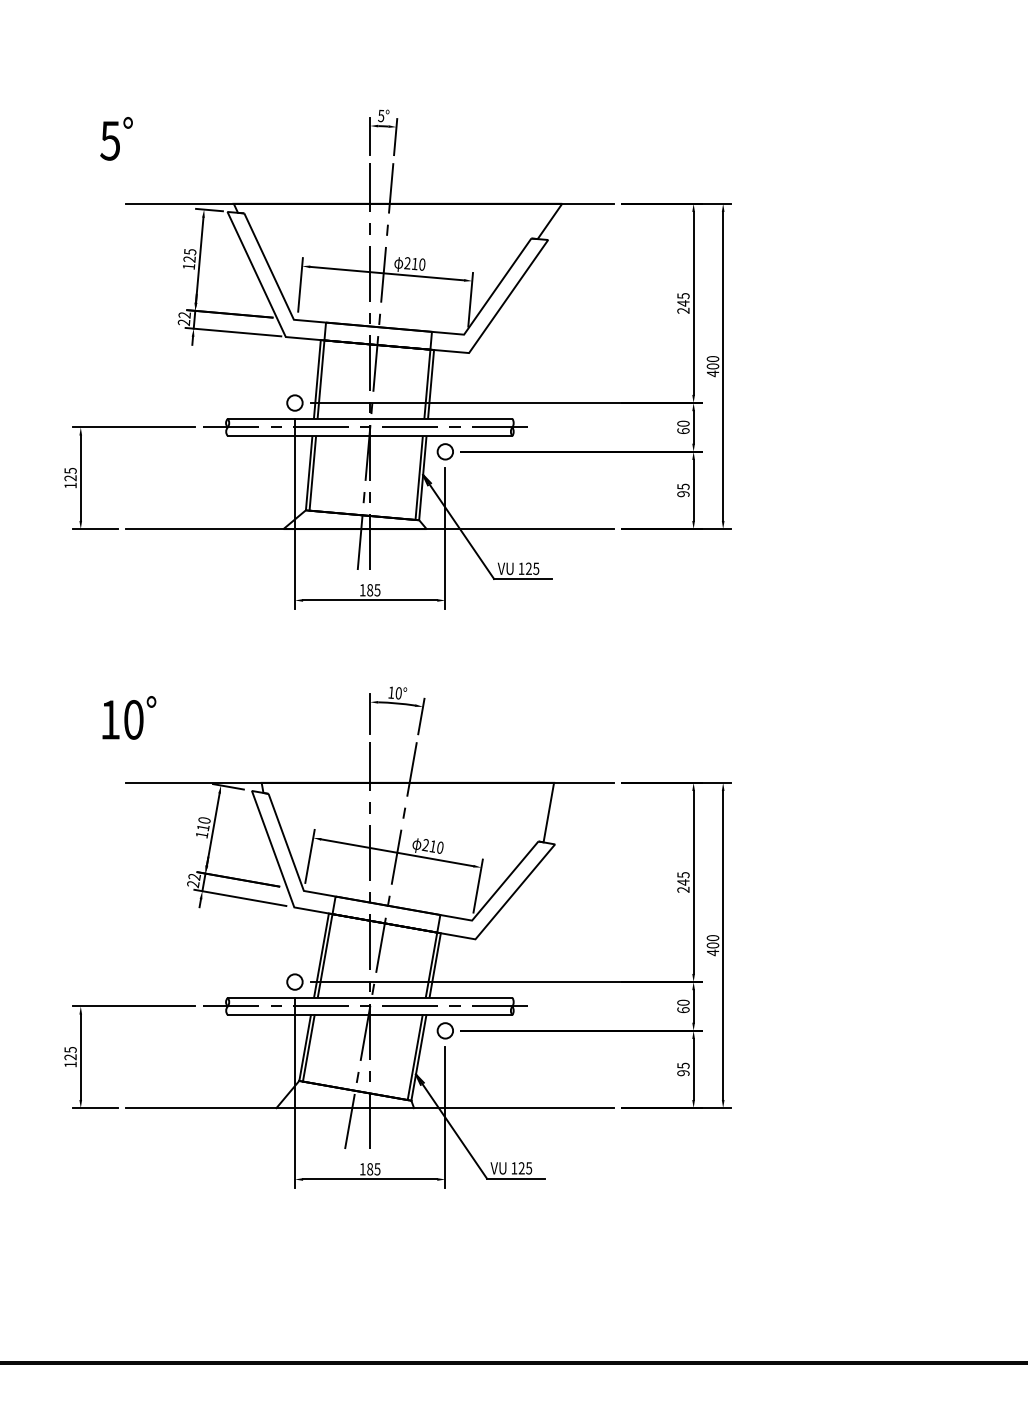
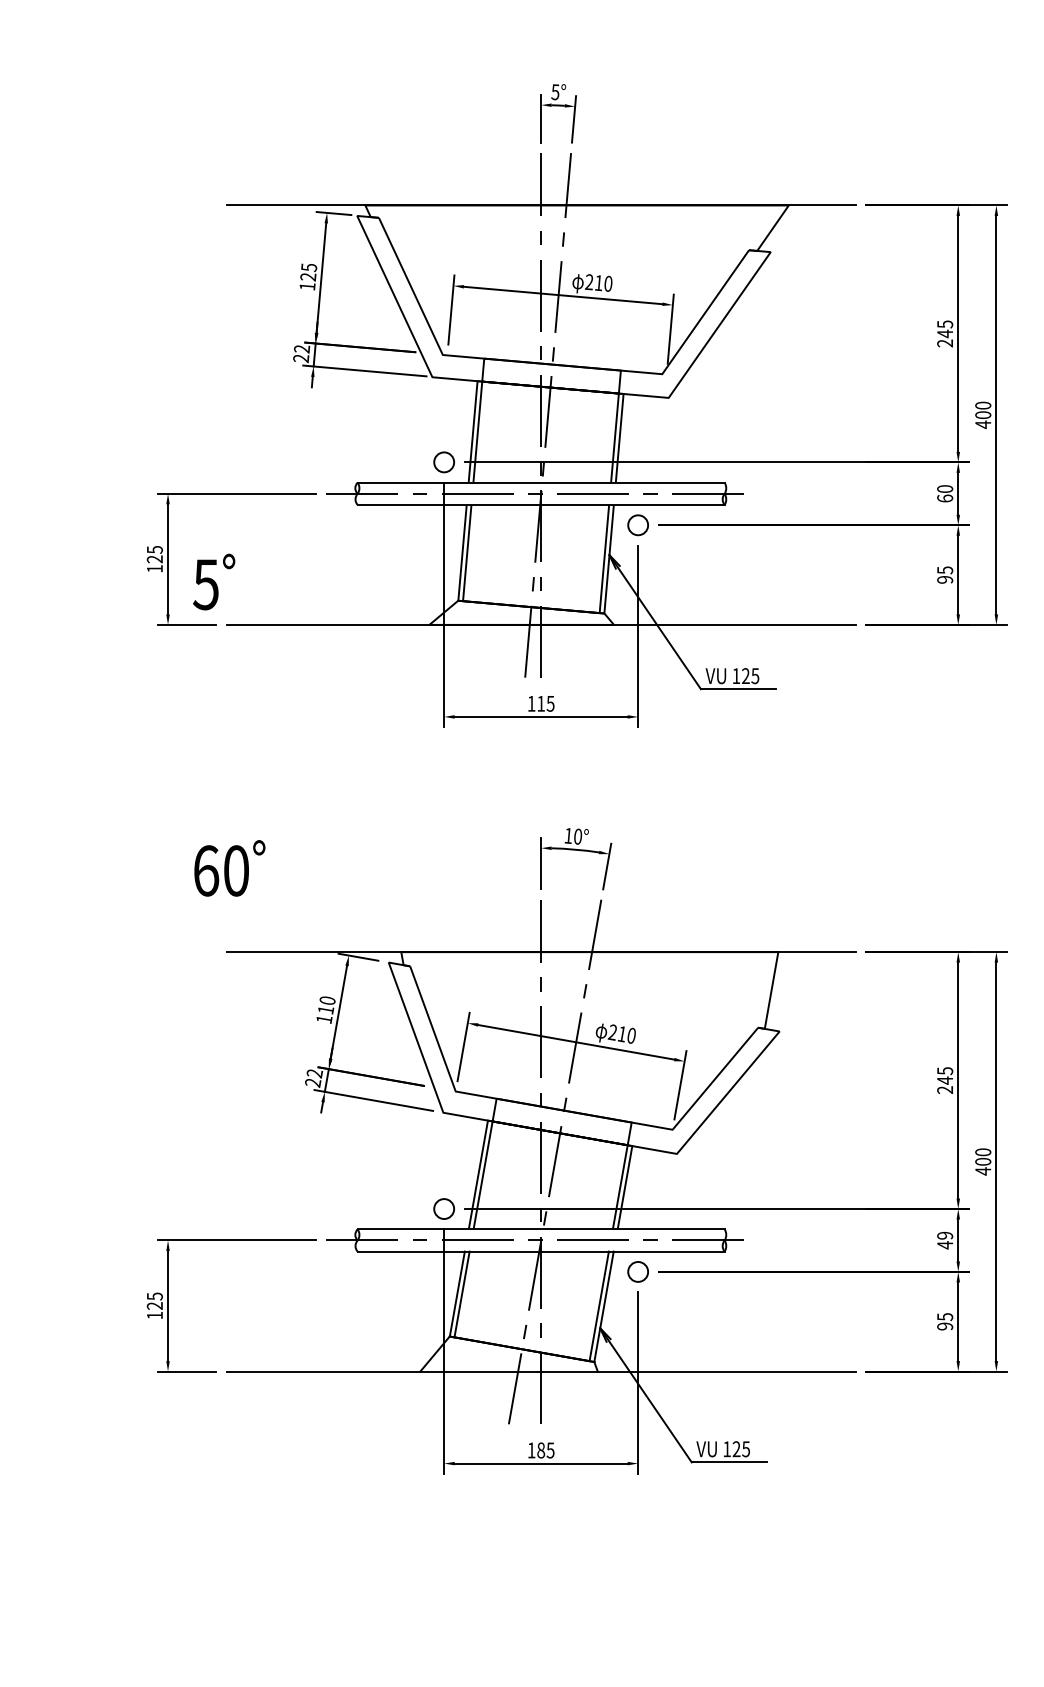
text: (116, 138) -> (214, 581), moved
text: (370, 590) -> (541, 704), 185 -> 115
text: (110, 719) -> (206, 870), 10 -> 60
text: (683, 1006) -> (945, 1240), 60 -> 49

